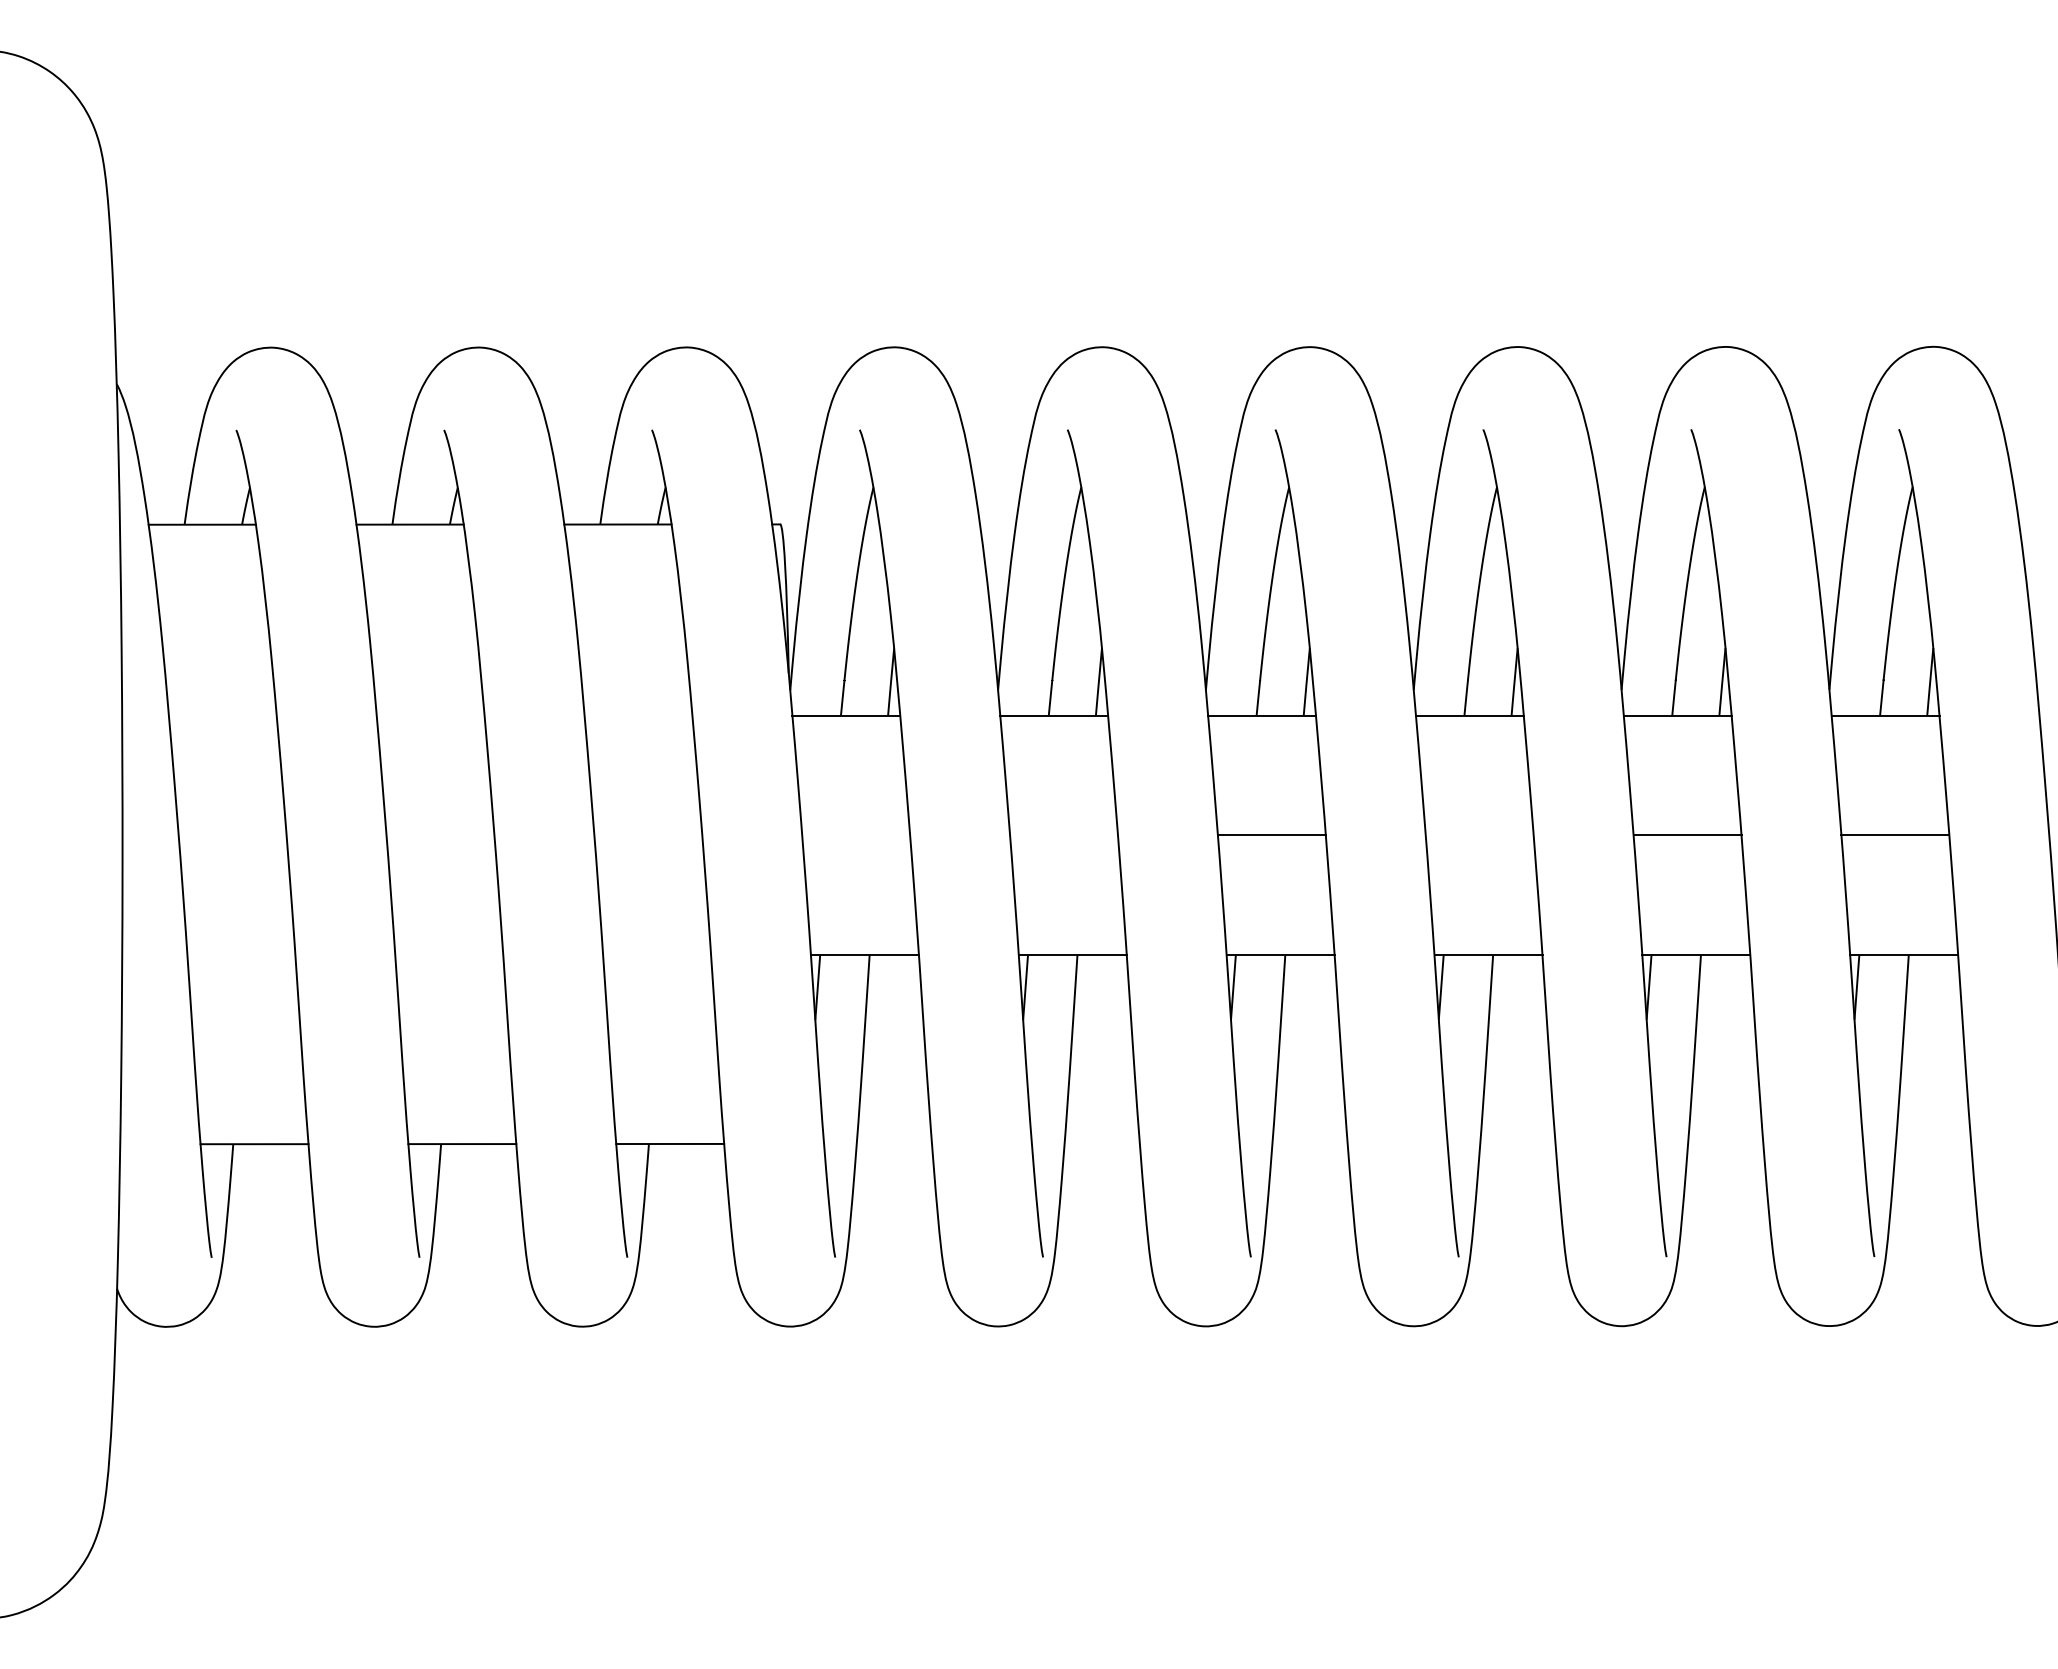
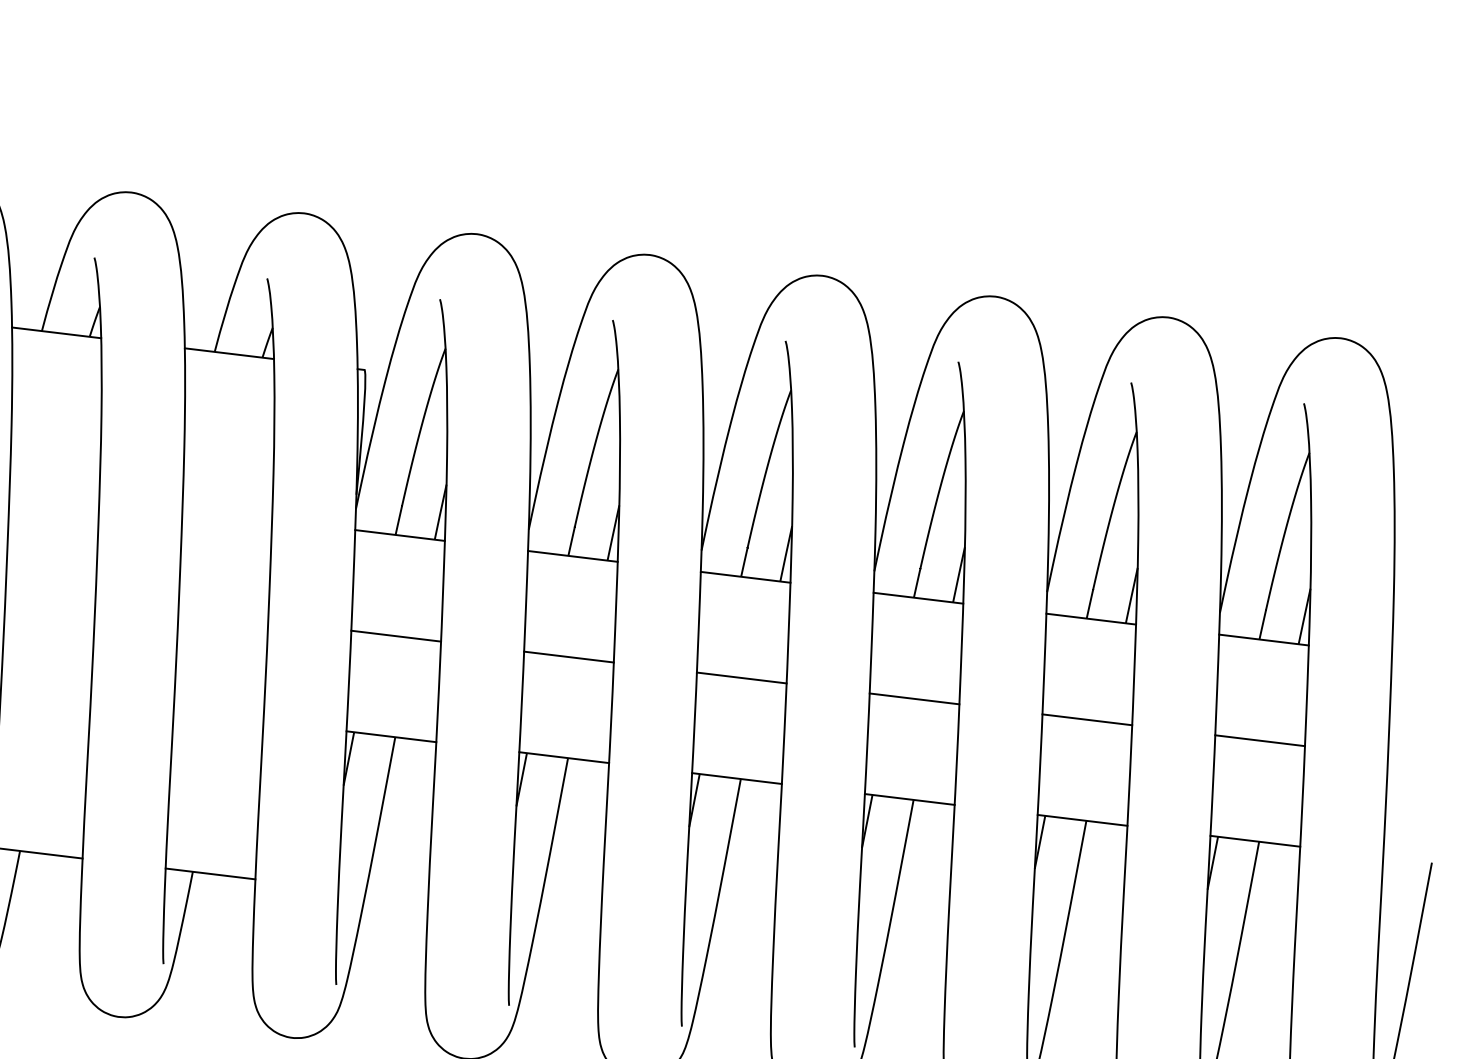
line: (856, 835) -> (396, 636), added
line: (1063, 835) -> (568, 657), added
line: (1479, 835) -> (914, 698), added

